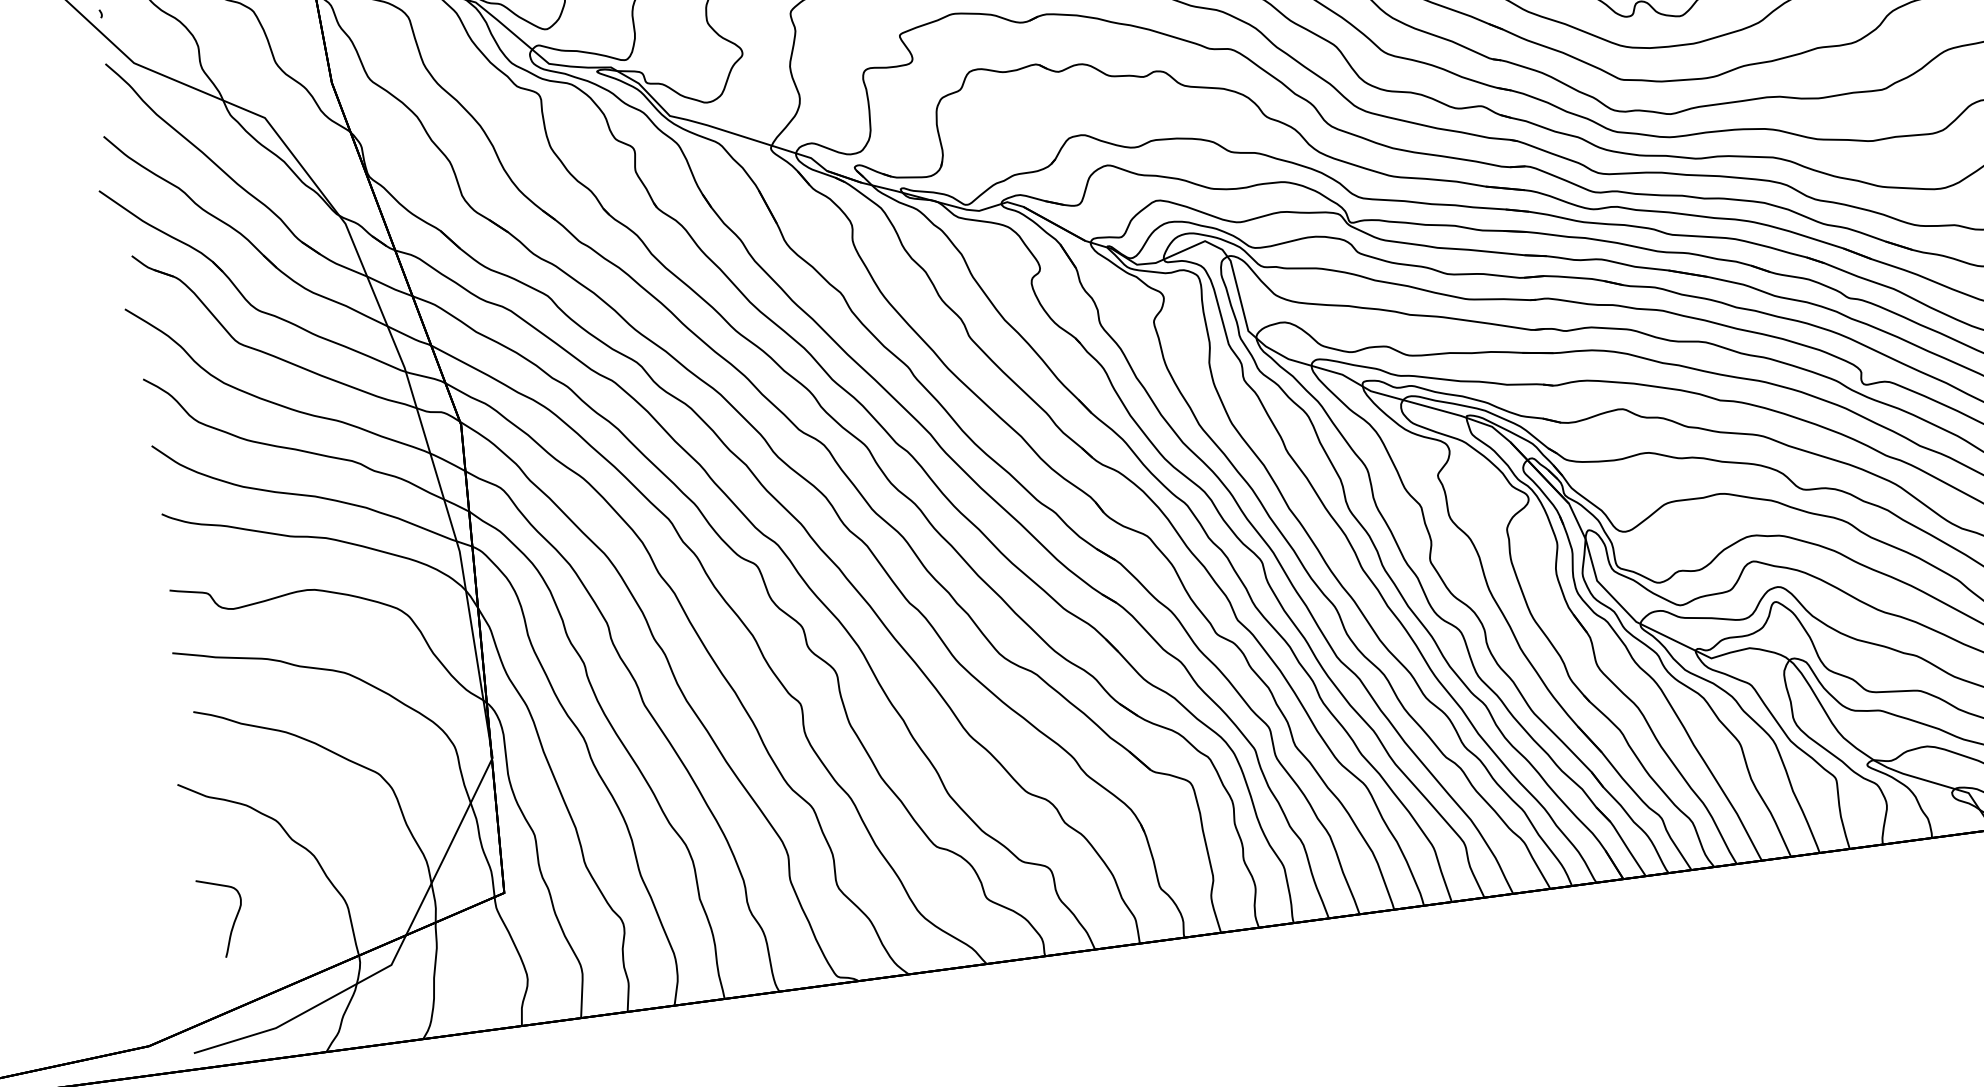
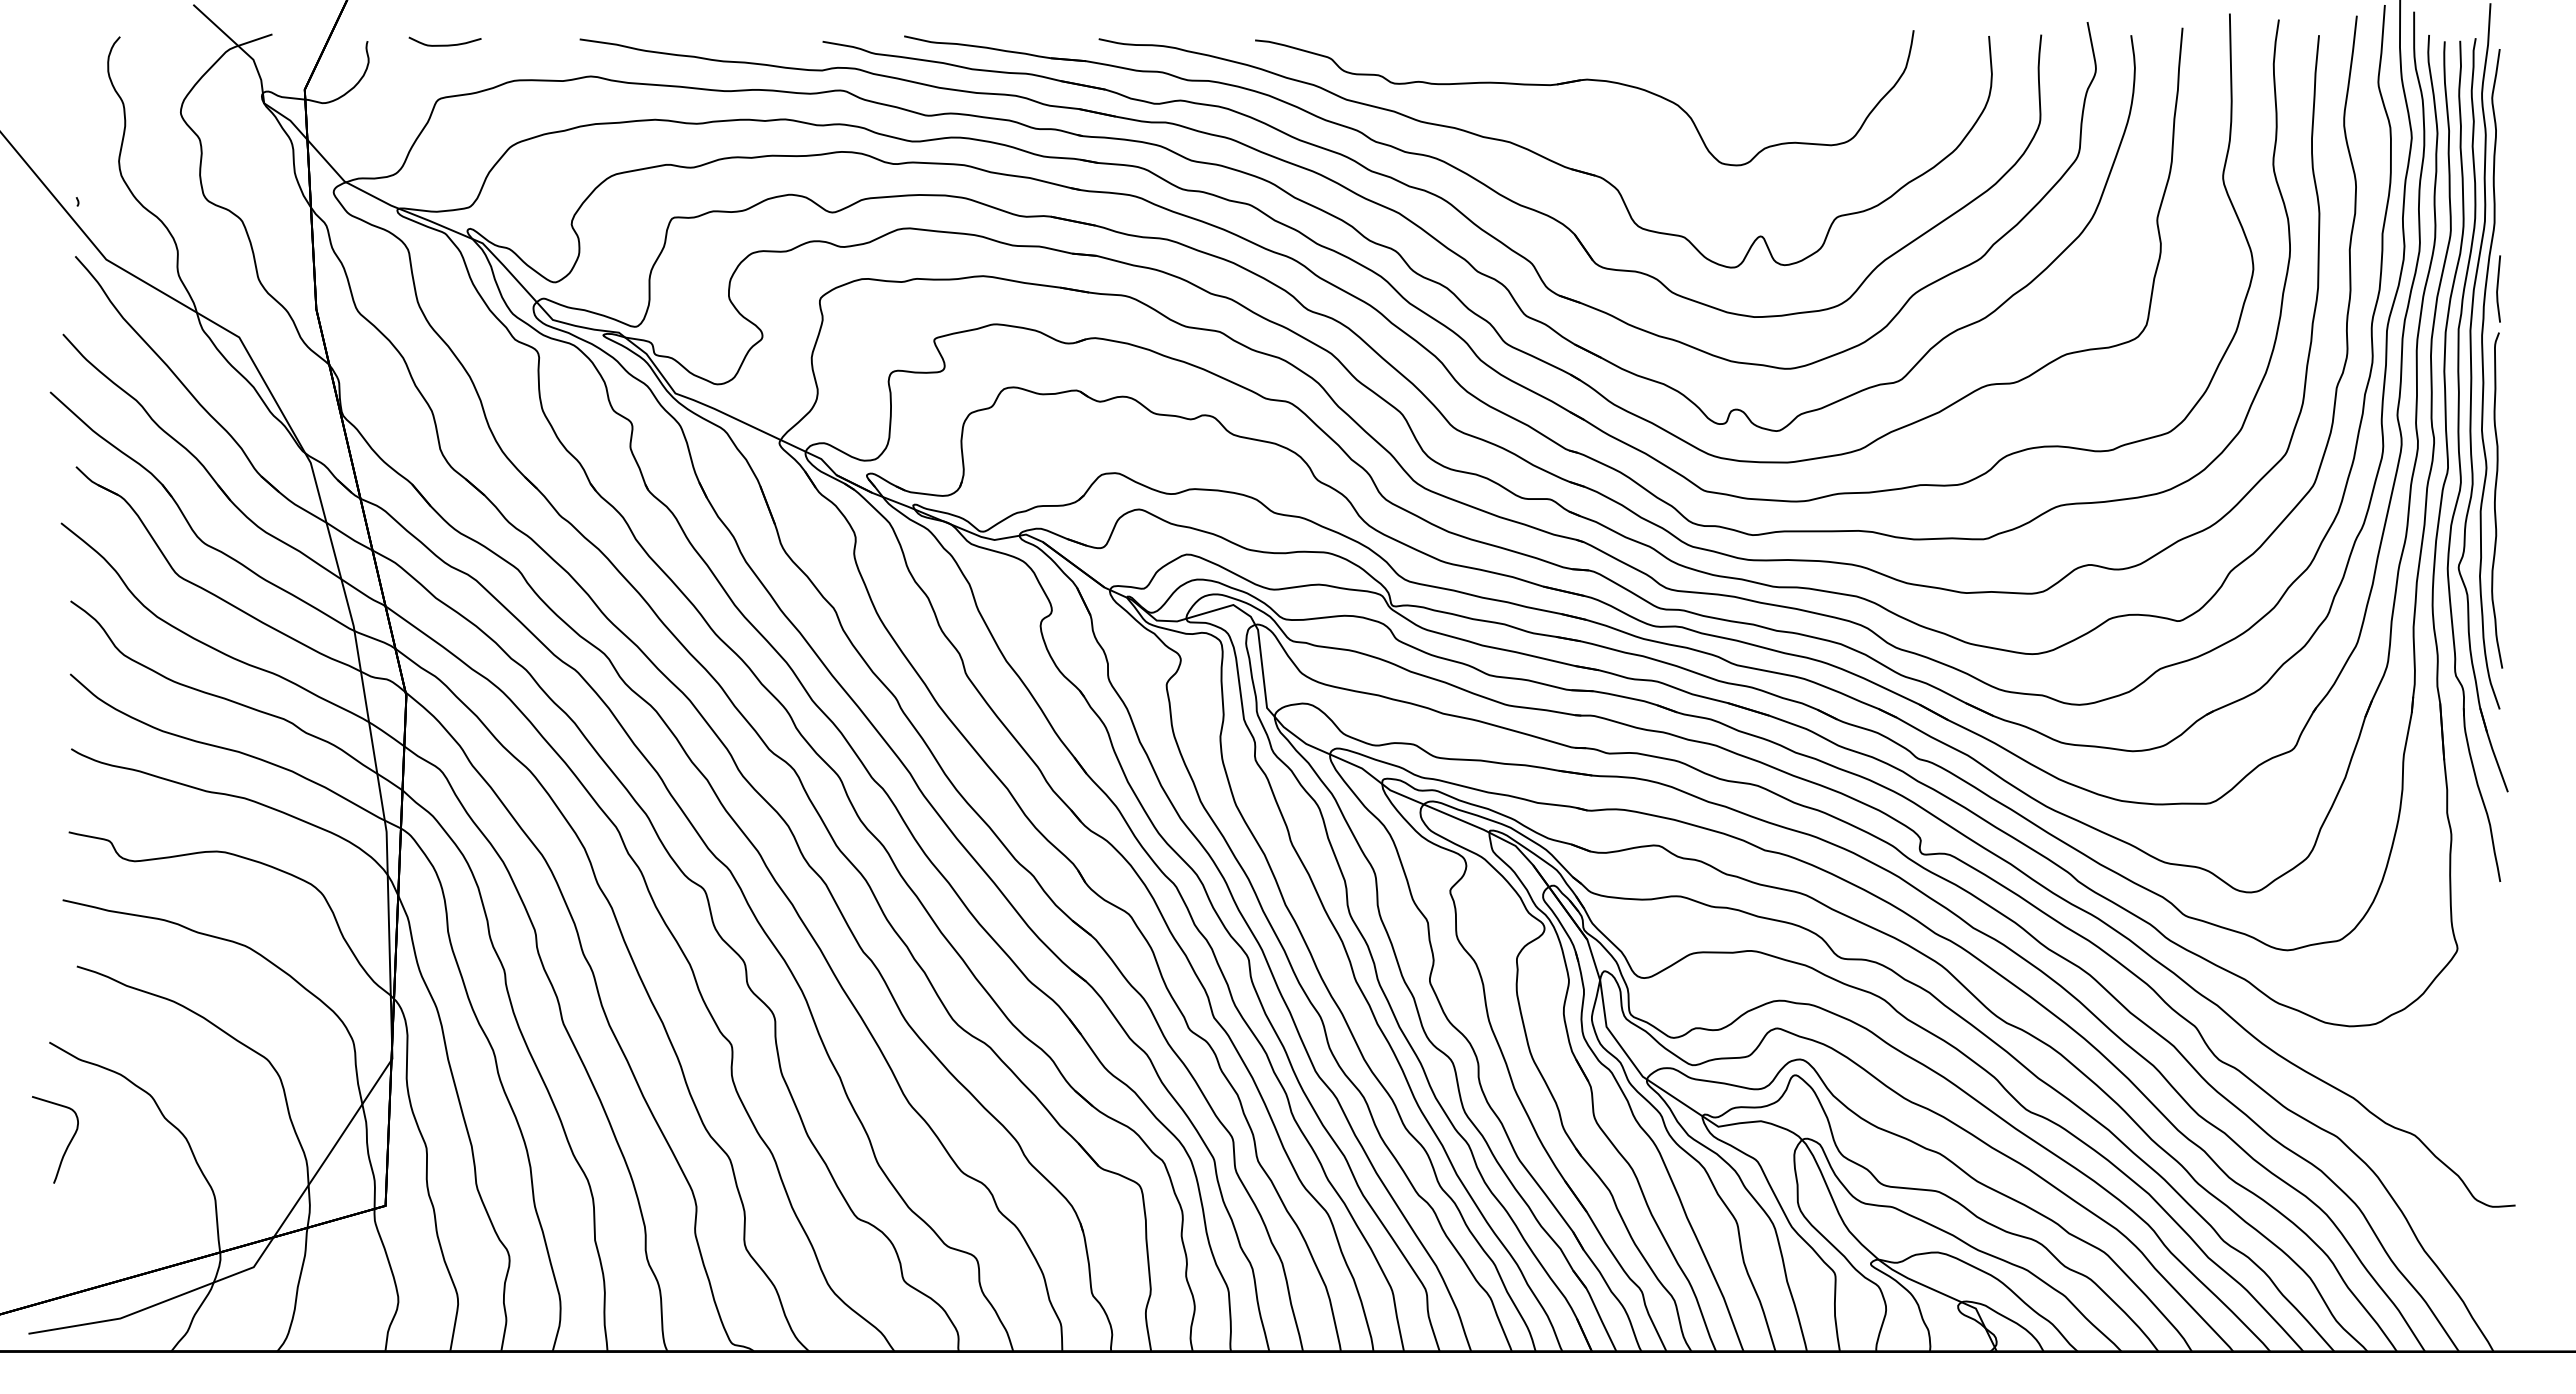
curve: (233, 921) -> (67, 1145), moved

